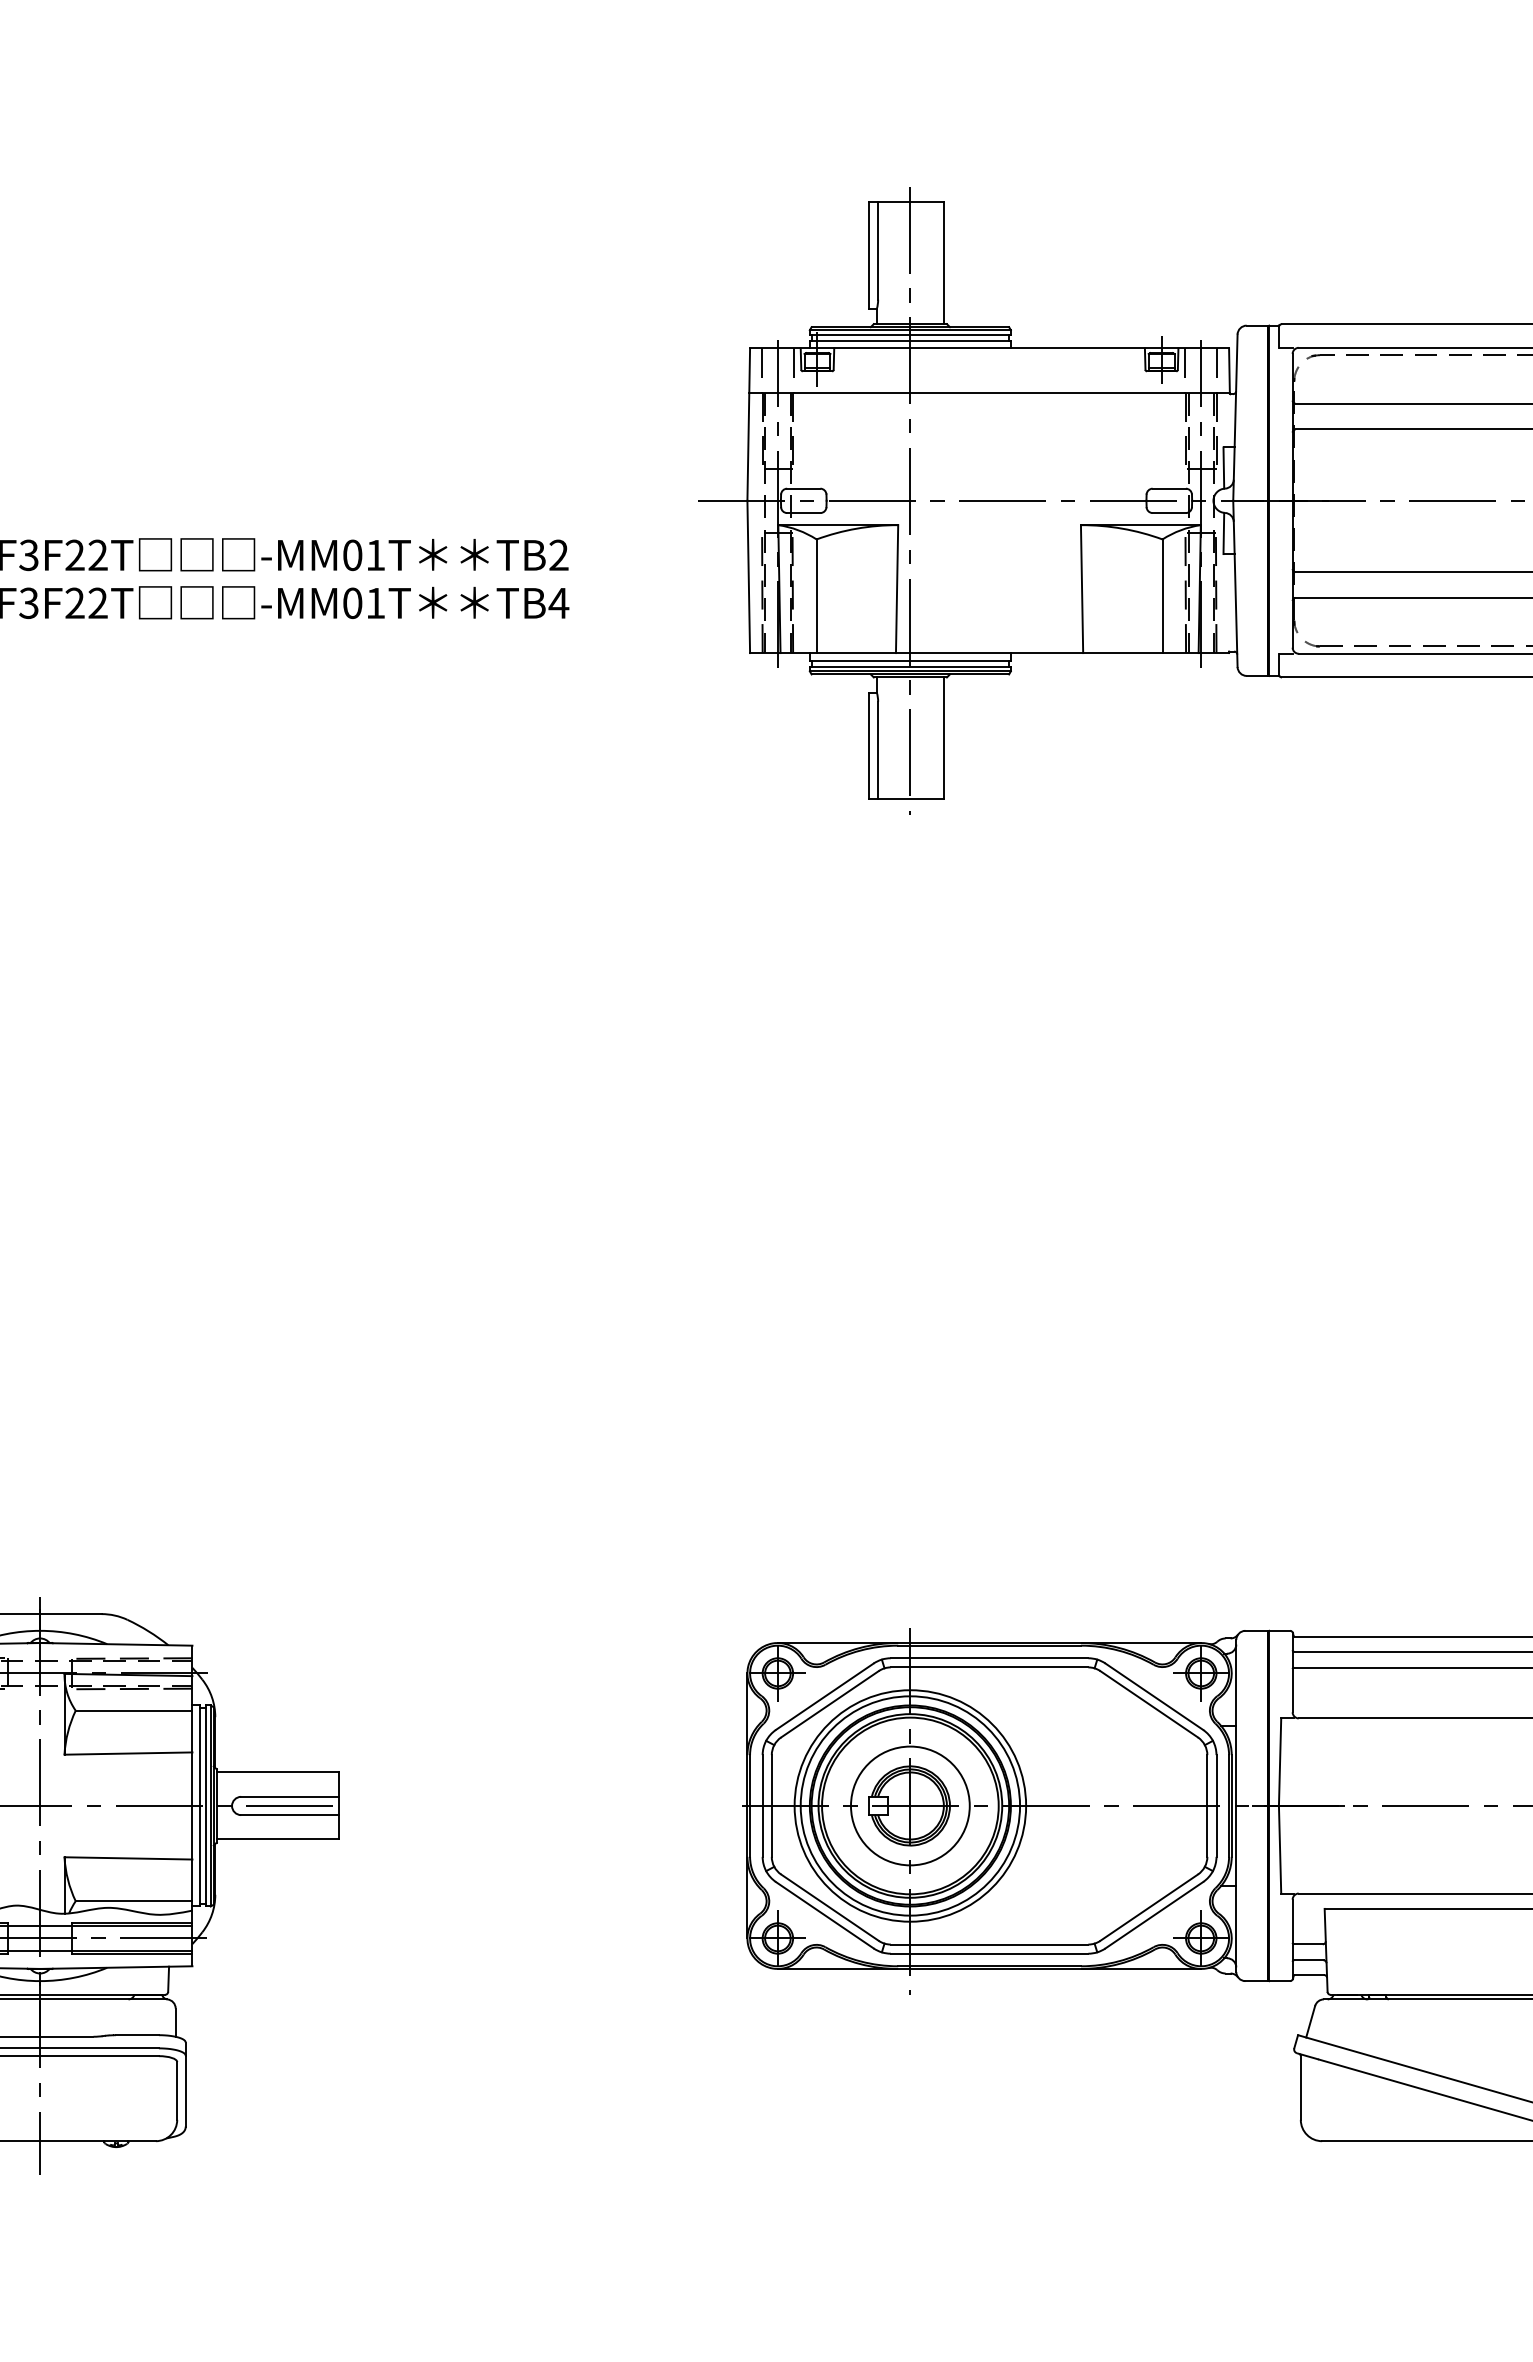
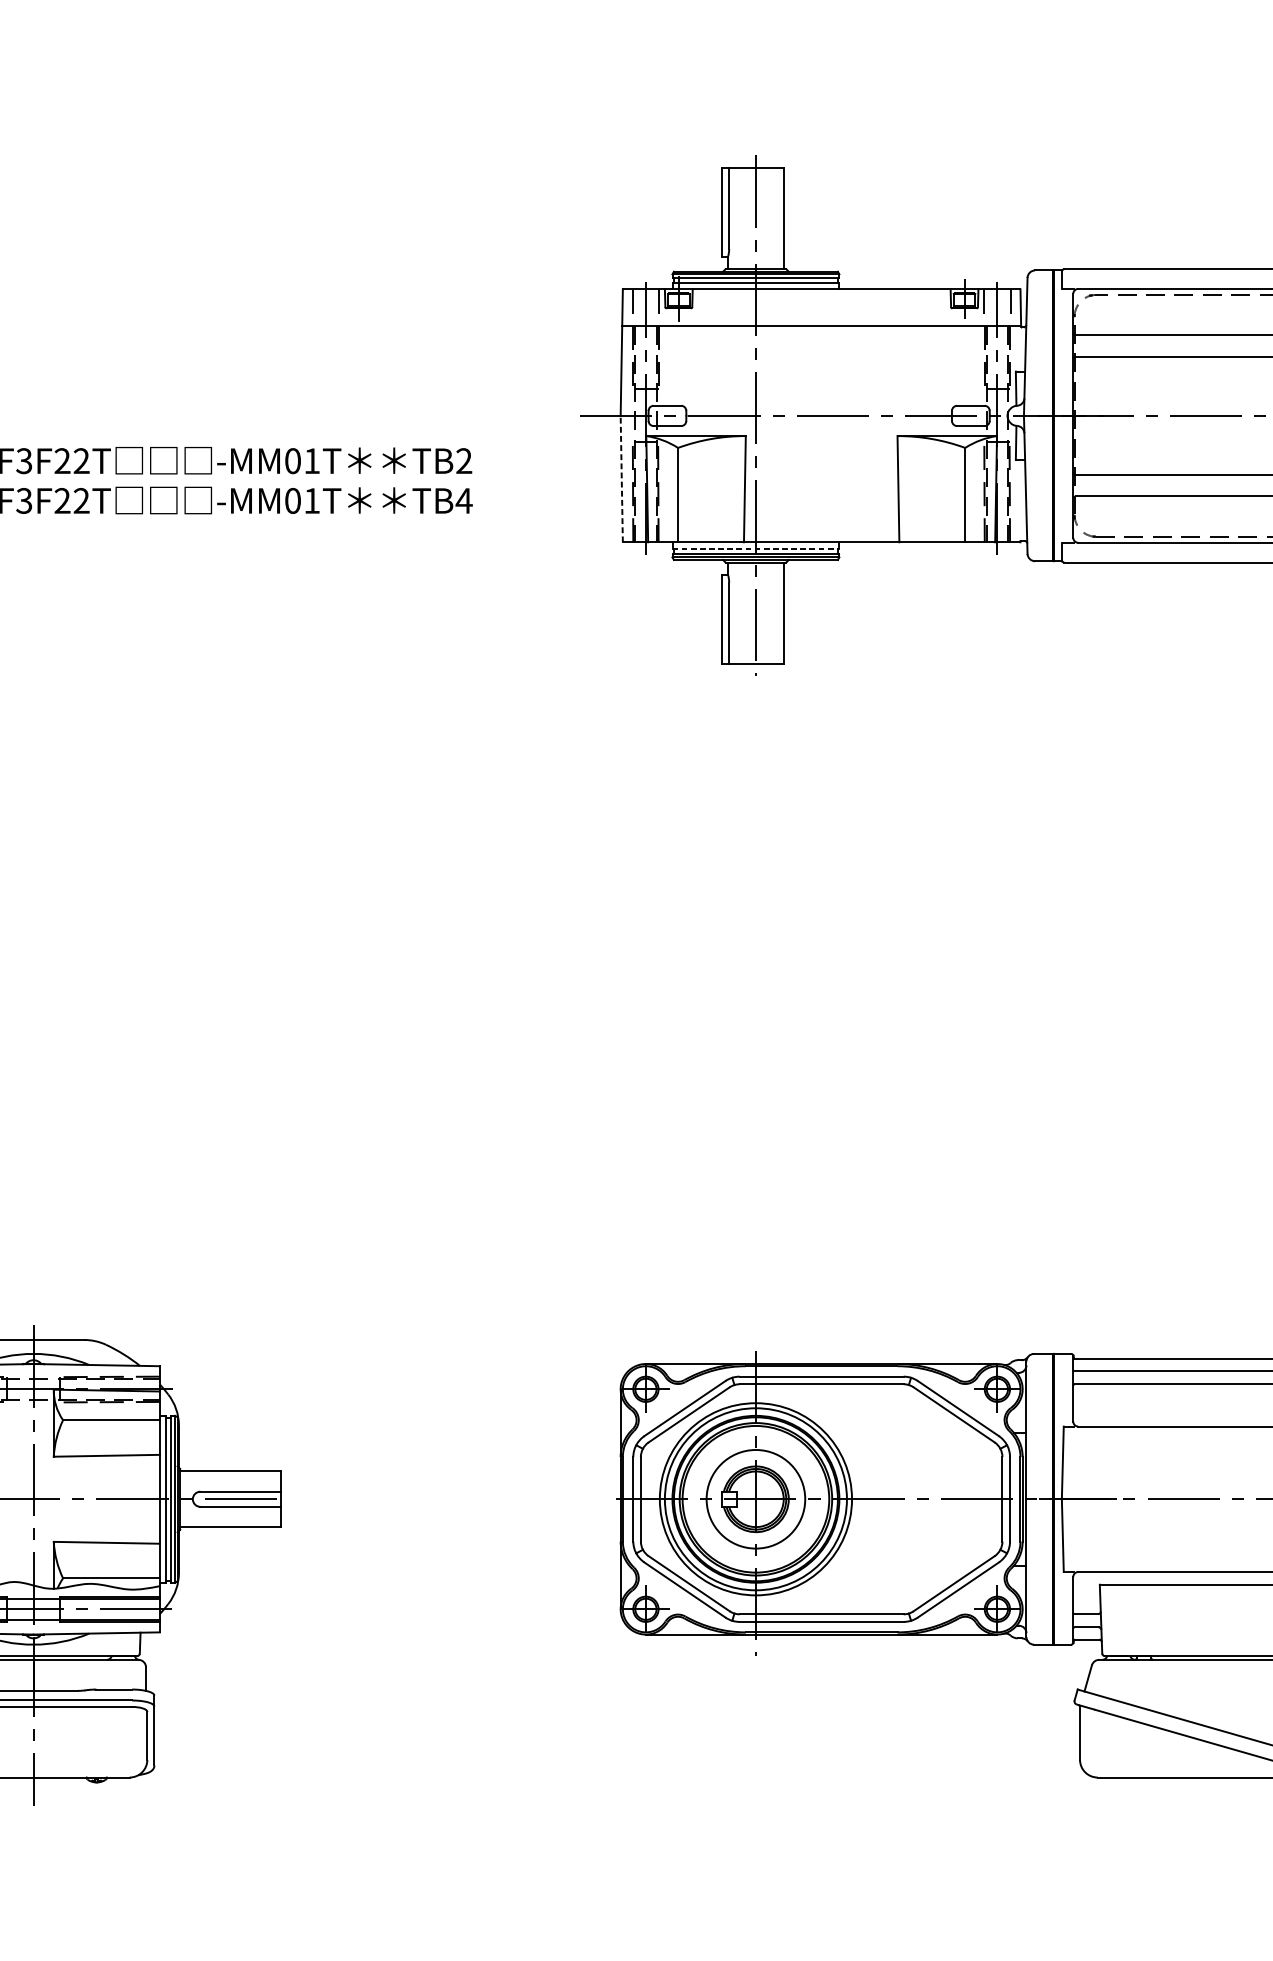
line: (748, 576) -> (621, 478), solid -> dashed
line: (910, 660) -> (756, 548), solid -> dashed

